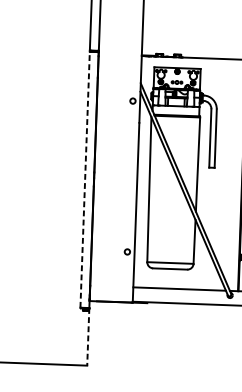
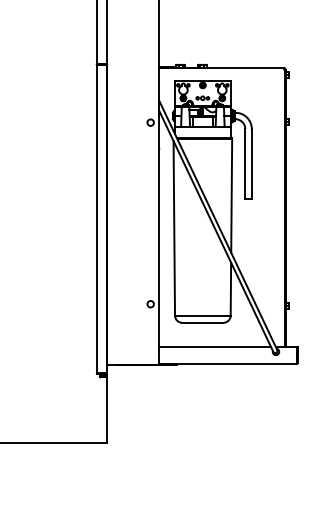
line: (85, 179) -> (96, 218), dashed -> solid
line: (88, 337) -> (107, 408), dashed -> solid

